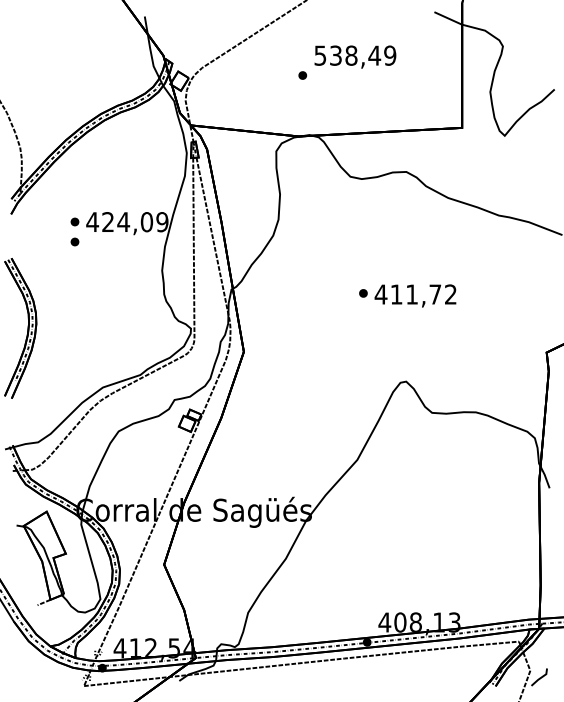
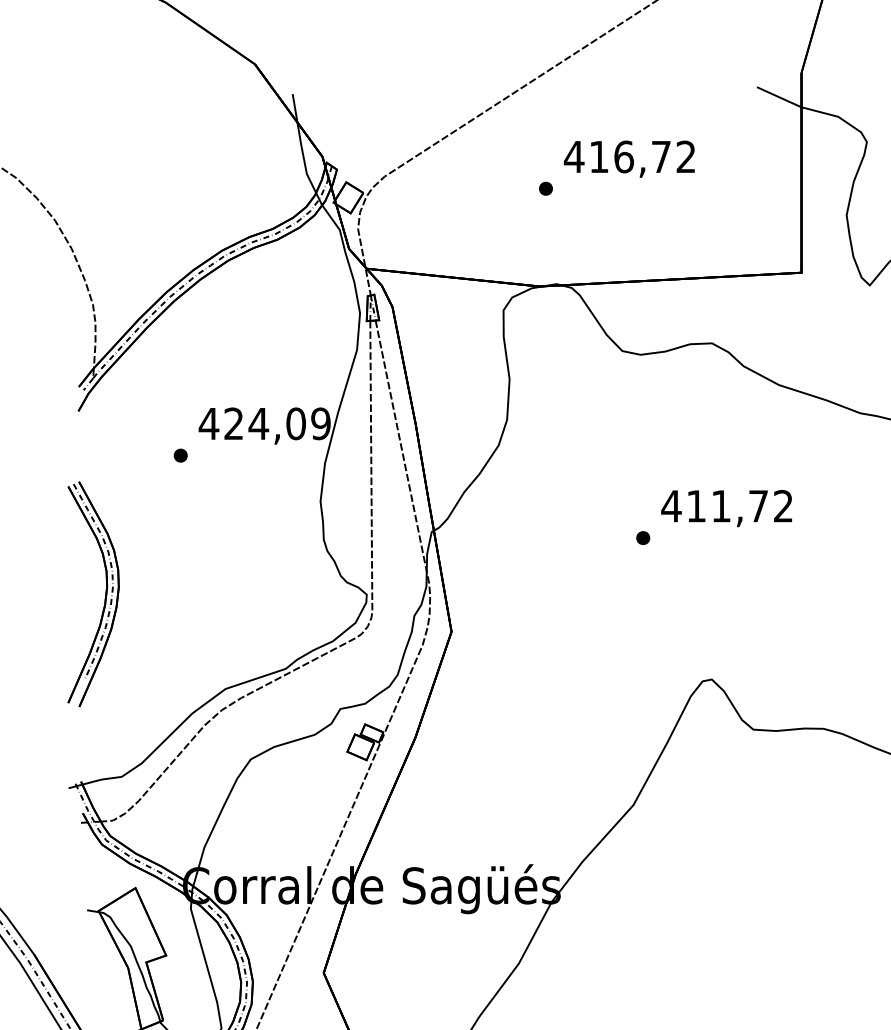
text: (355, 55) -> (630, 156), 538,49 -> 416,72
part: (74, 221) -> (179, 422), removed
text: (415, 295) -> (726, 507), moved

